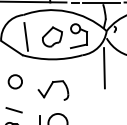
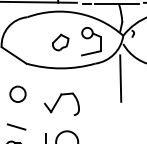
line: (26, 36) -> (30, 42), removed
part: (52, 36) -> (60, 42), size x0.7

